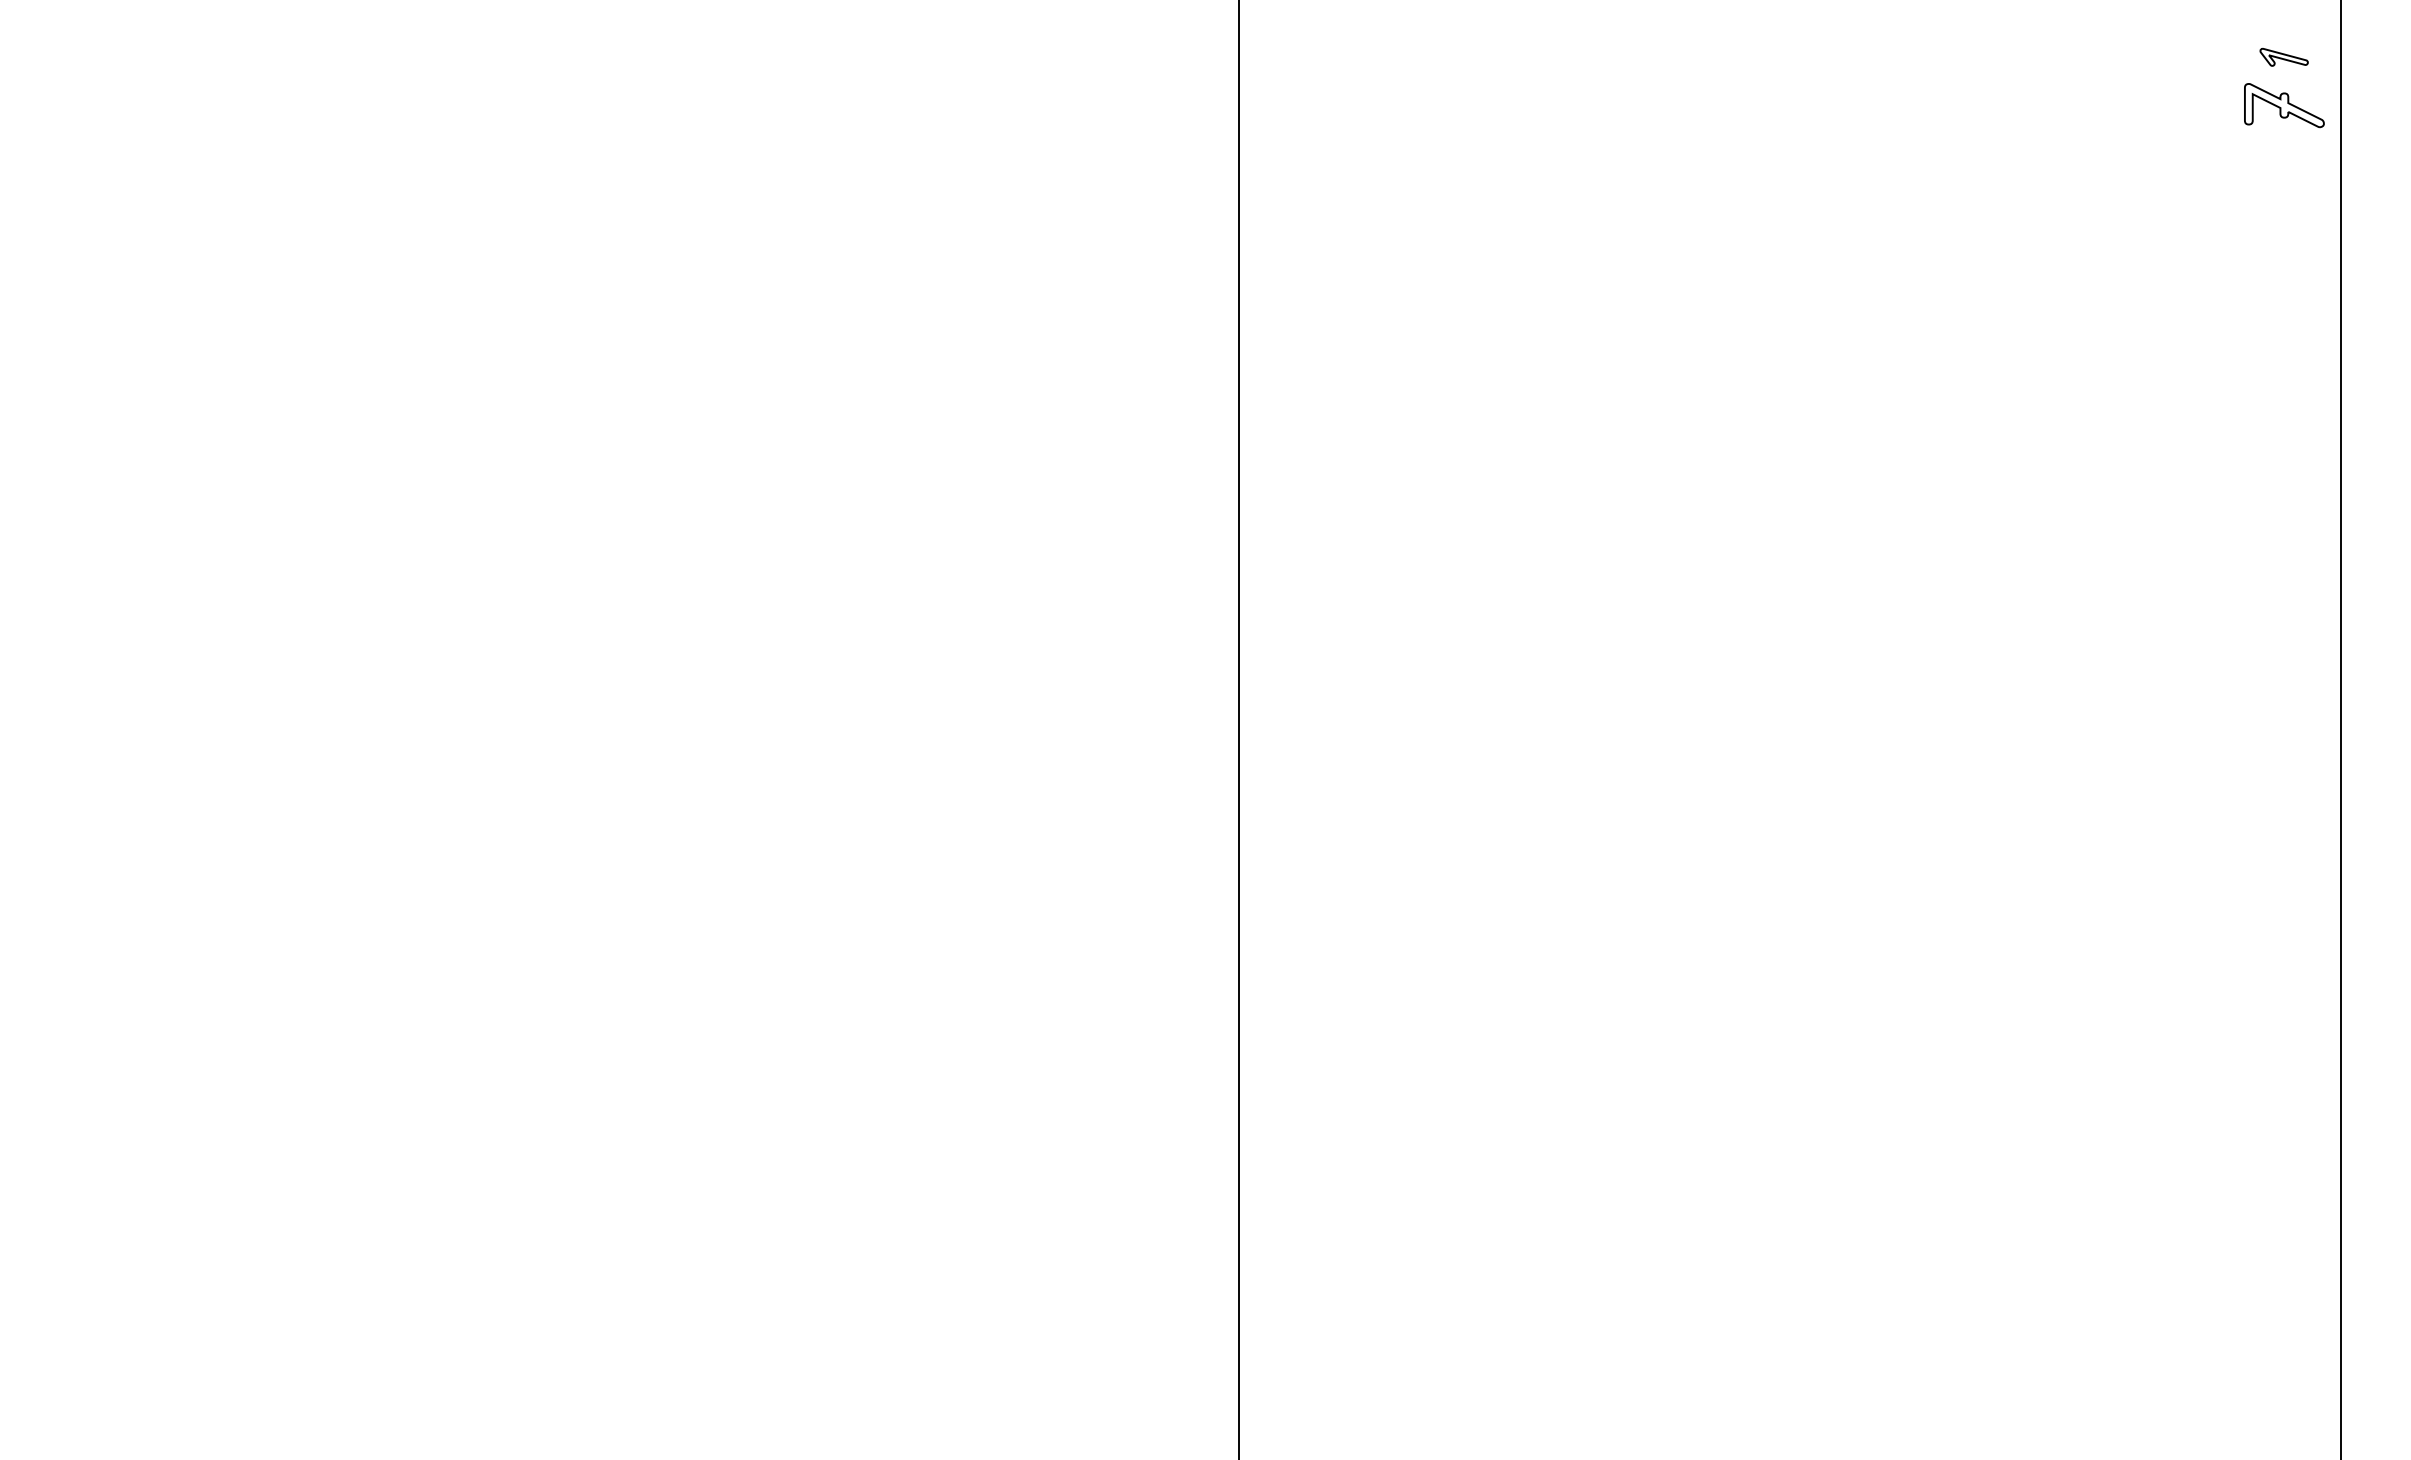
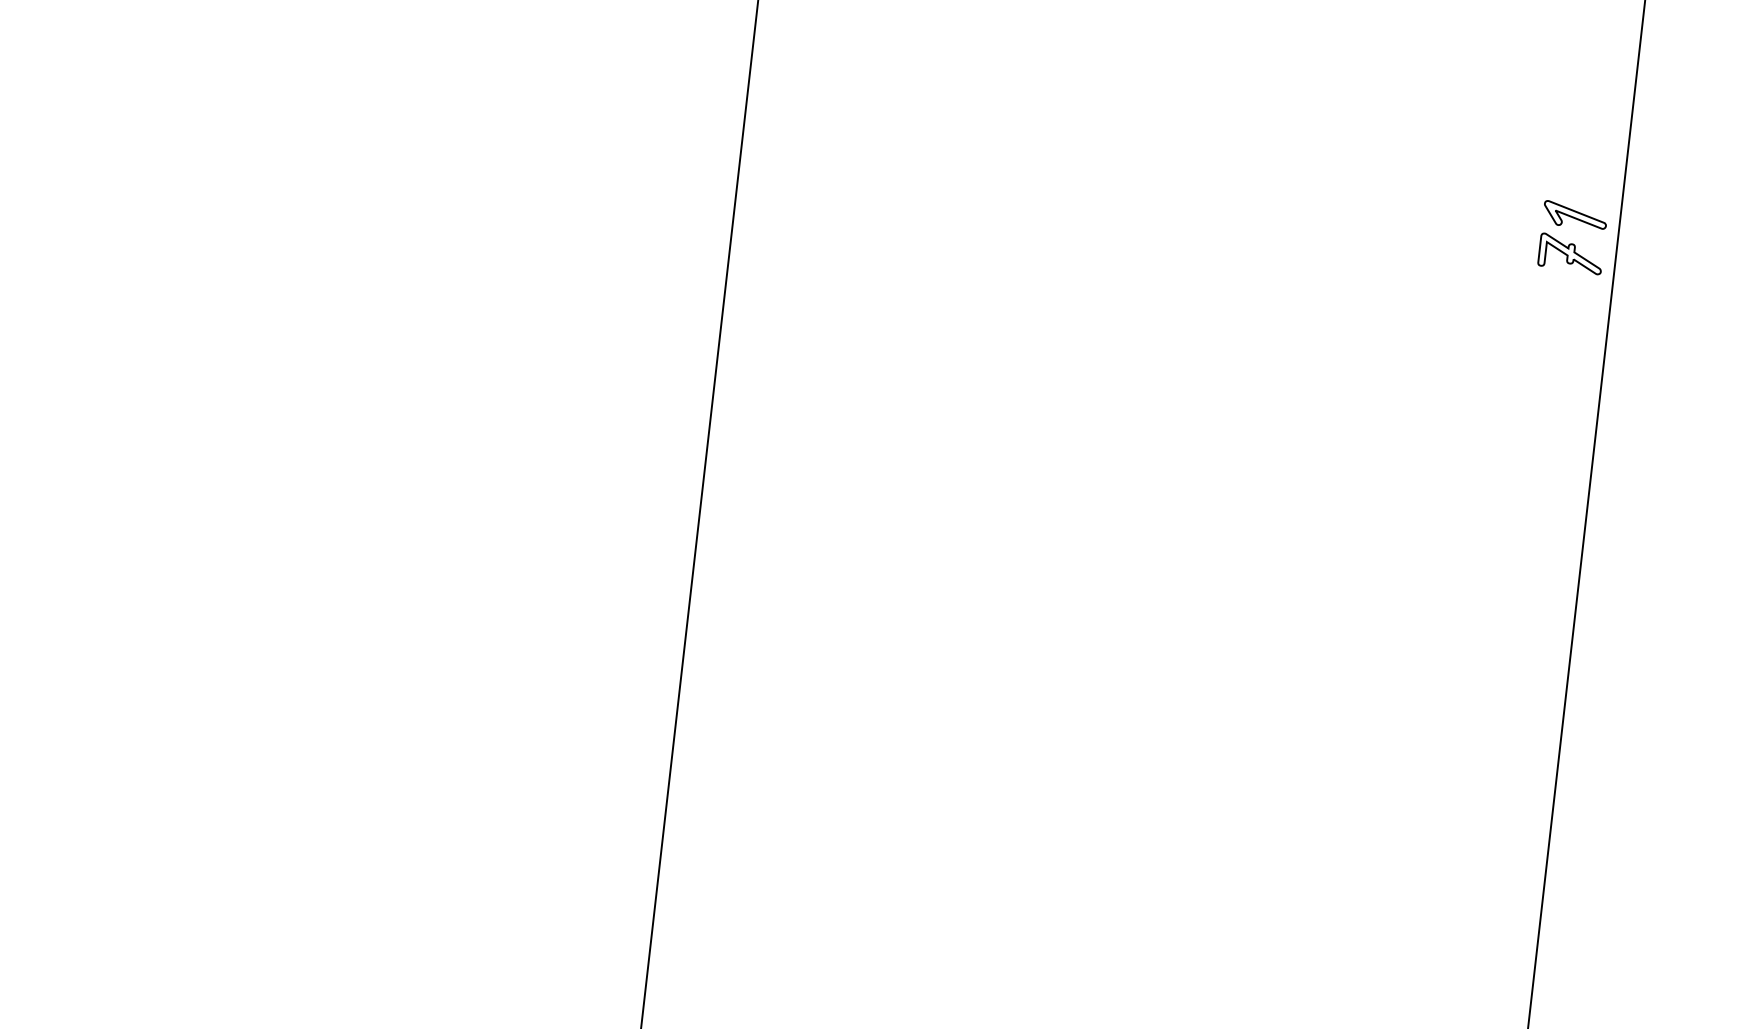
part: (2283, 57) -> (1574, 215), size x1.67

